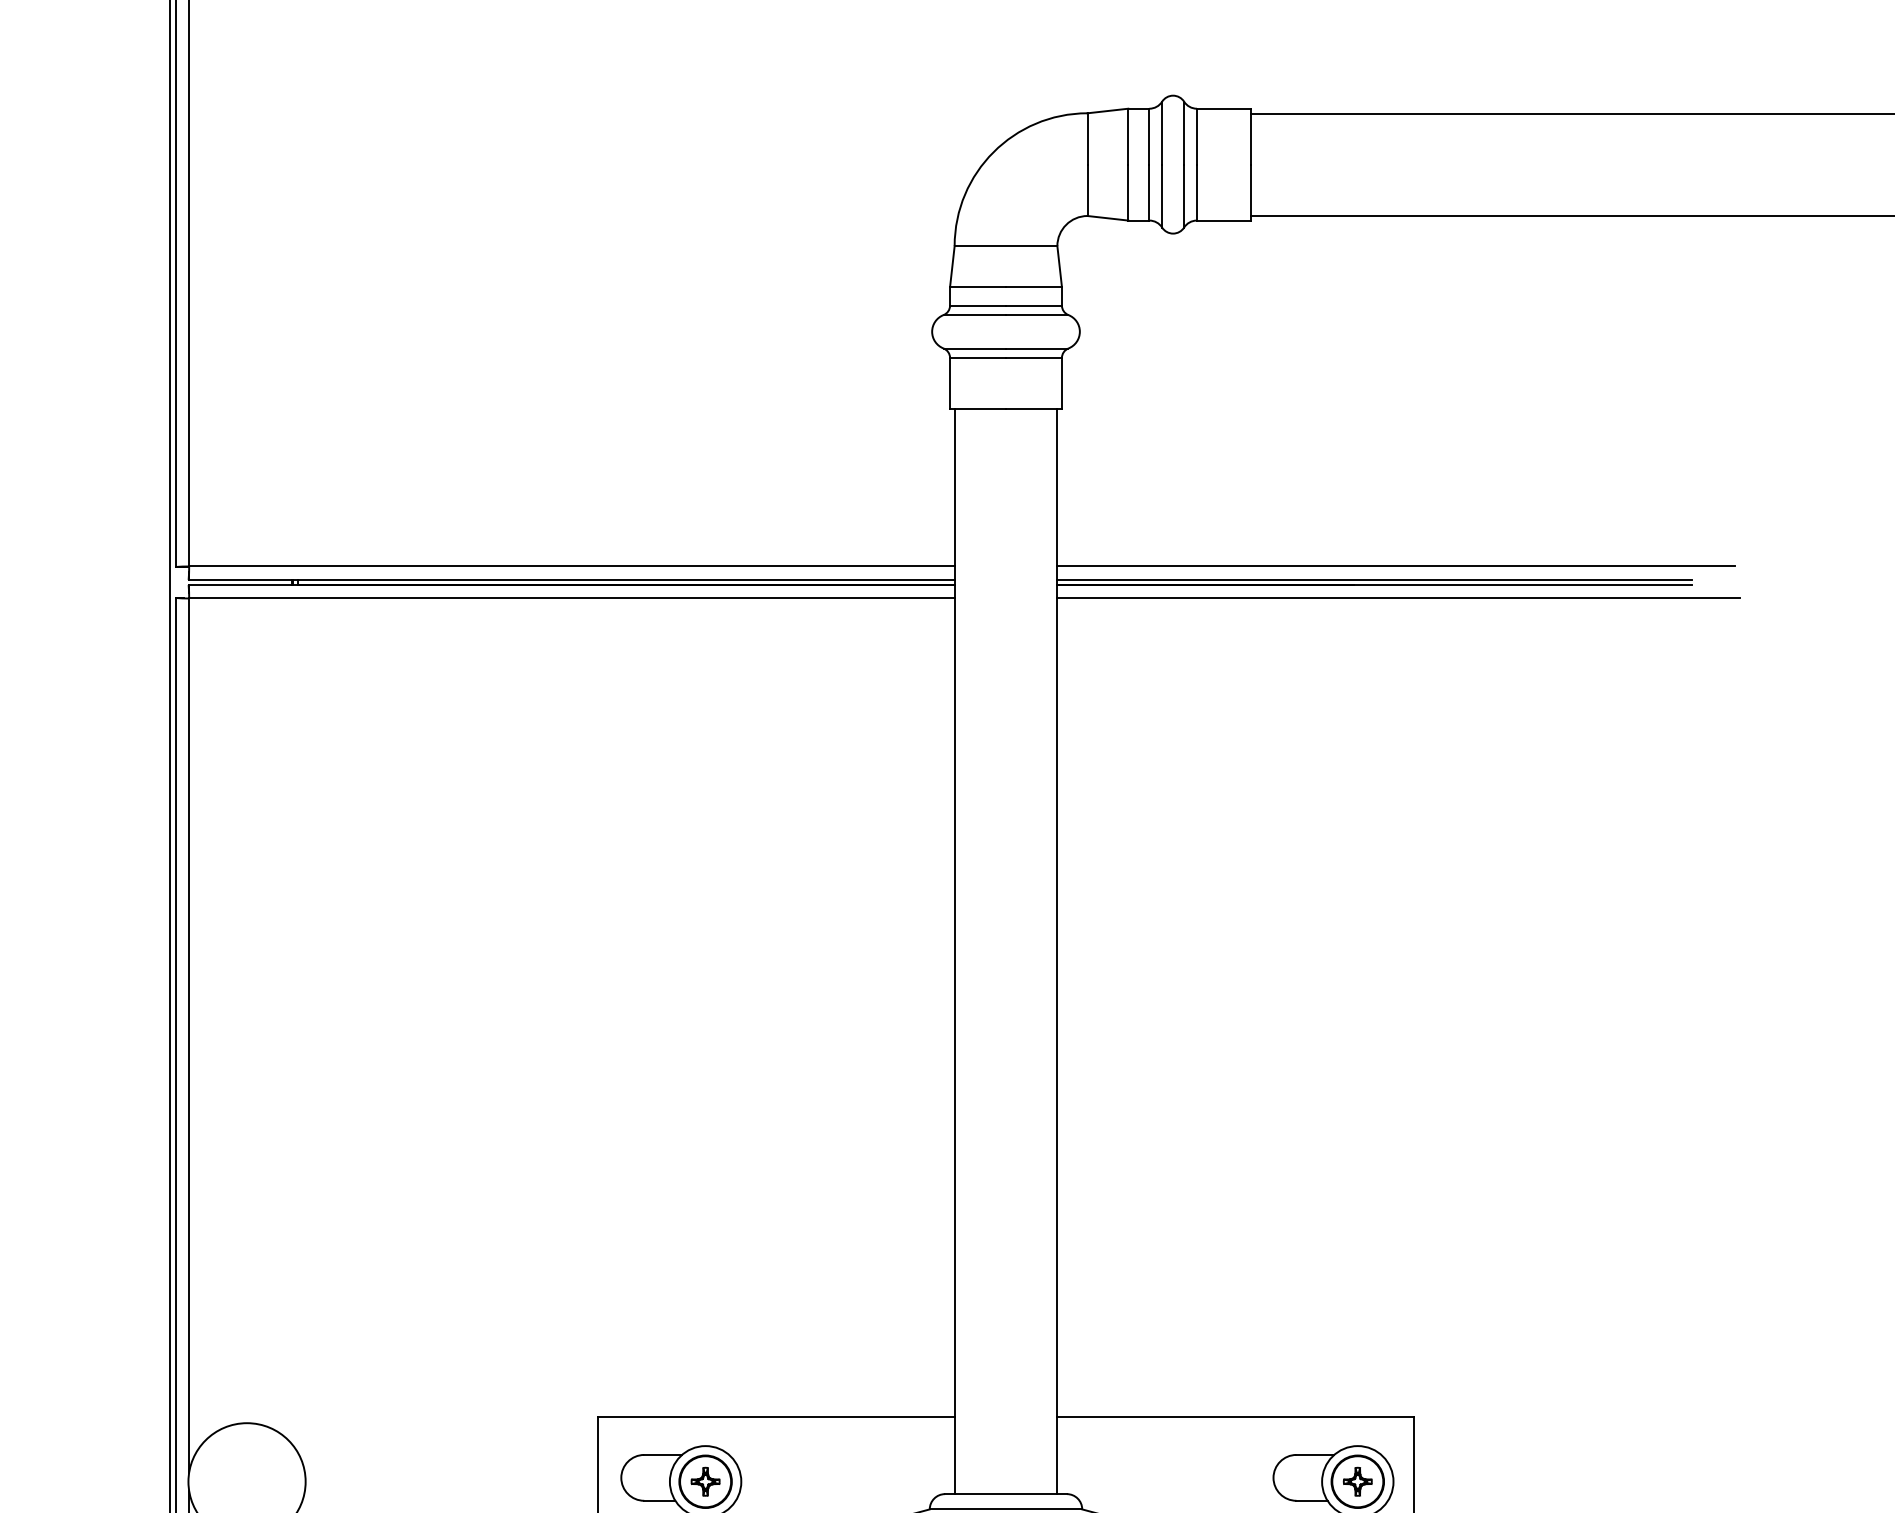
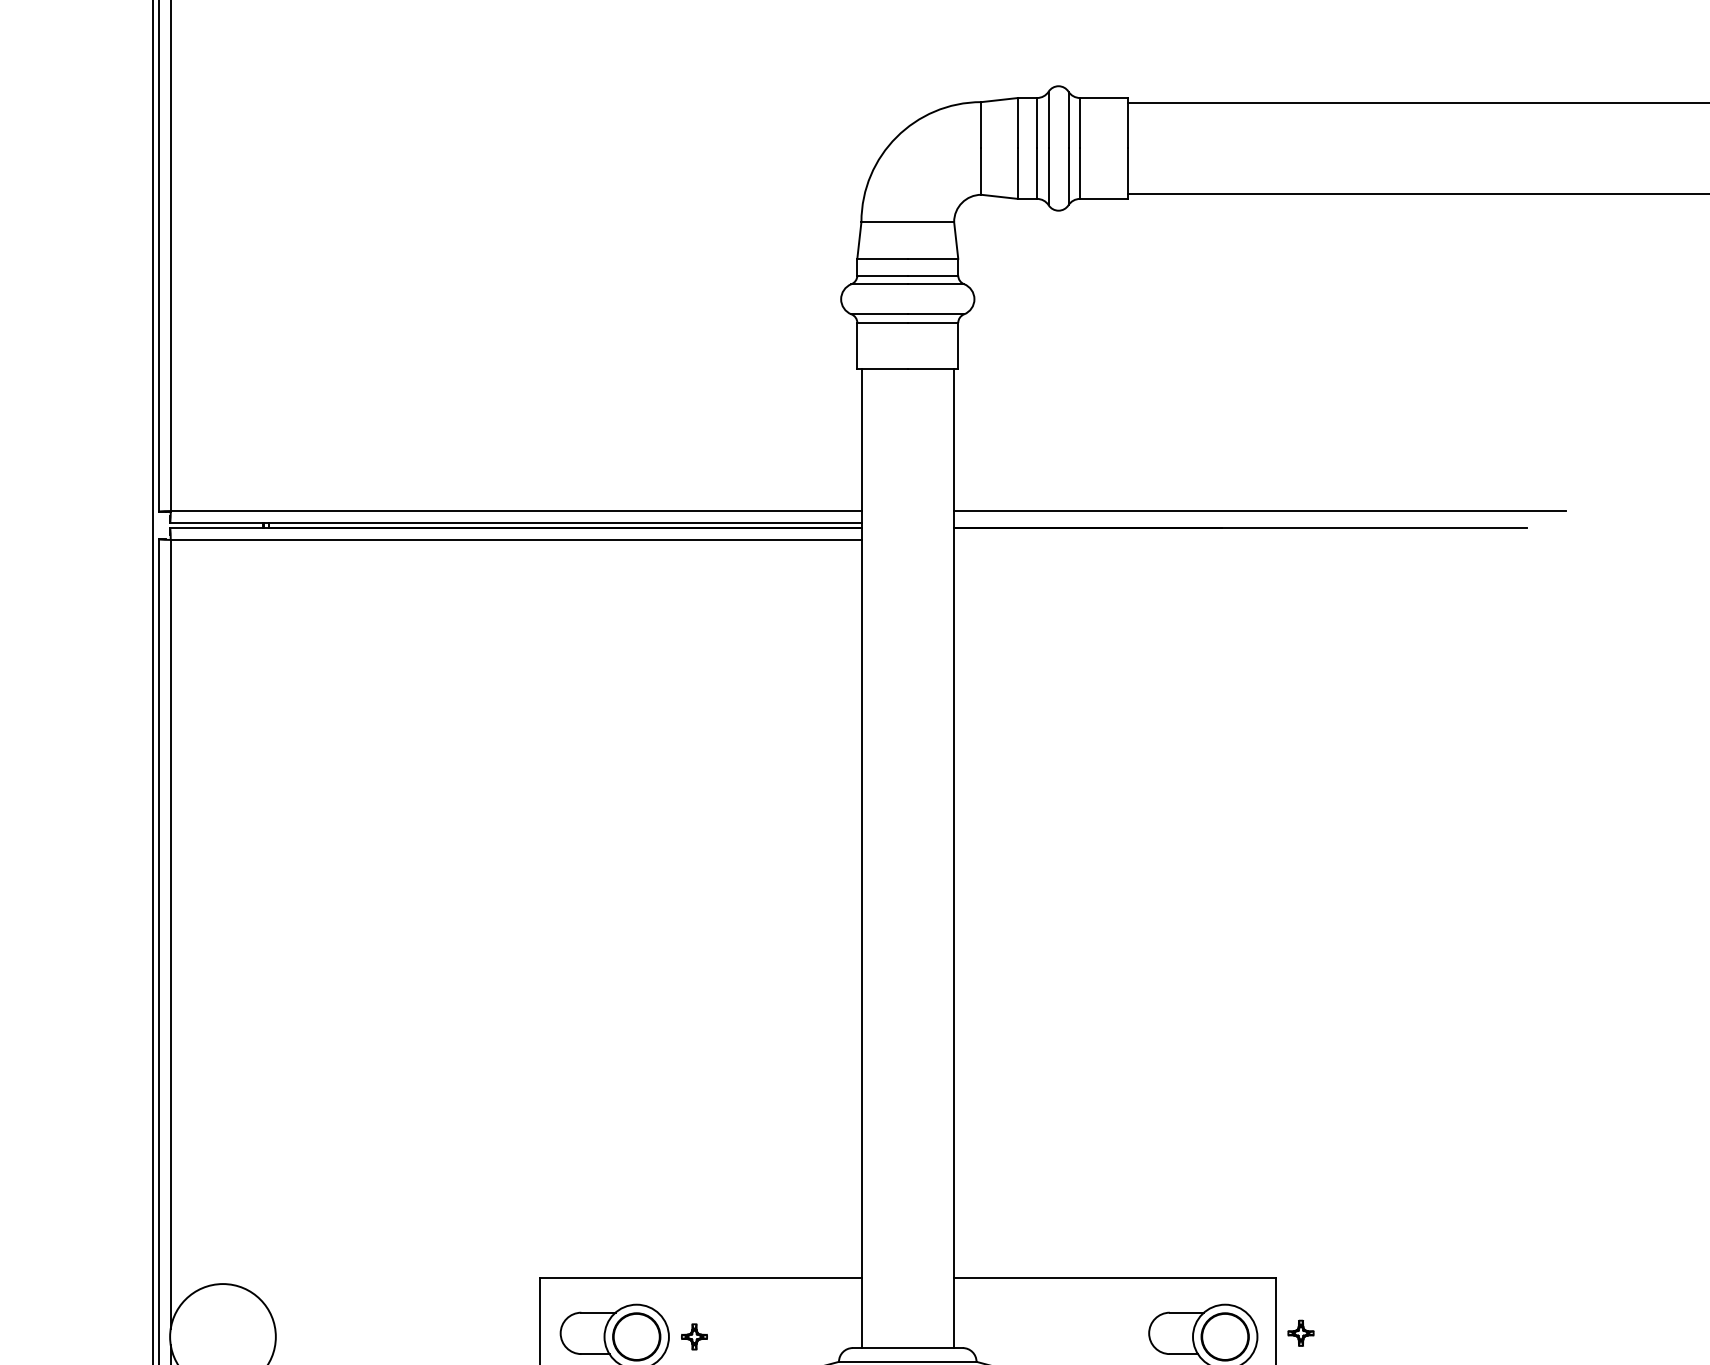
line: (1373, 579) -> (1239, 522), removed
line: (1397, 598) -> (1261, 539), removed
part: (705, 1481) -> (694, 1336), moved
part: (1357, 1481) -> (1300, 1333), moved

